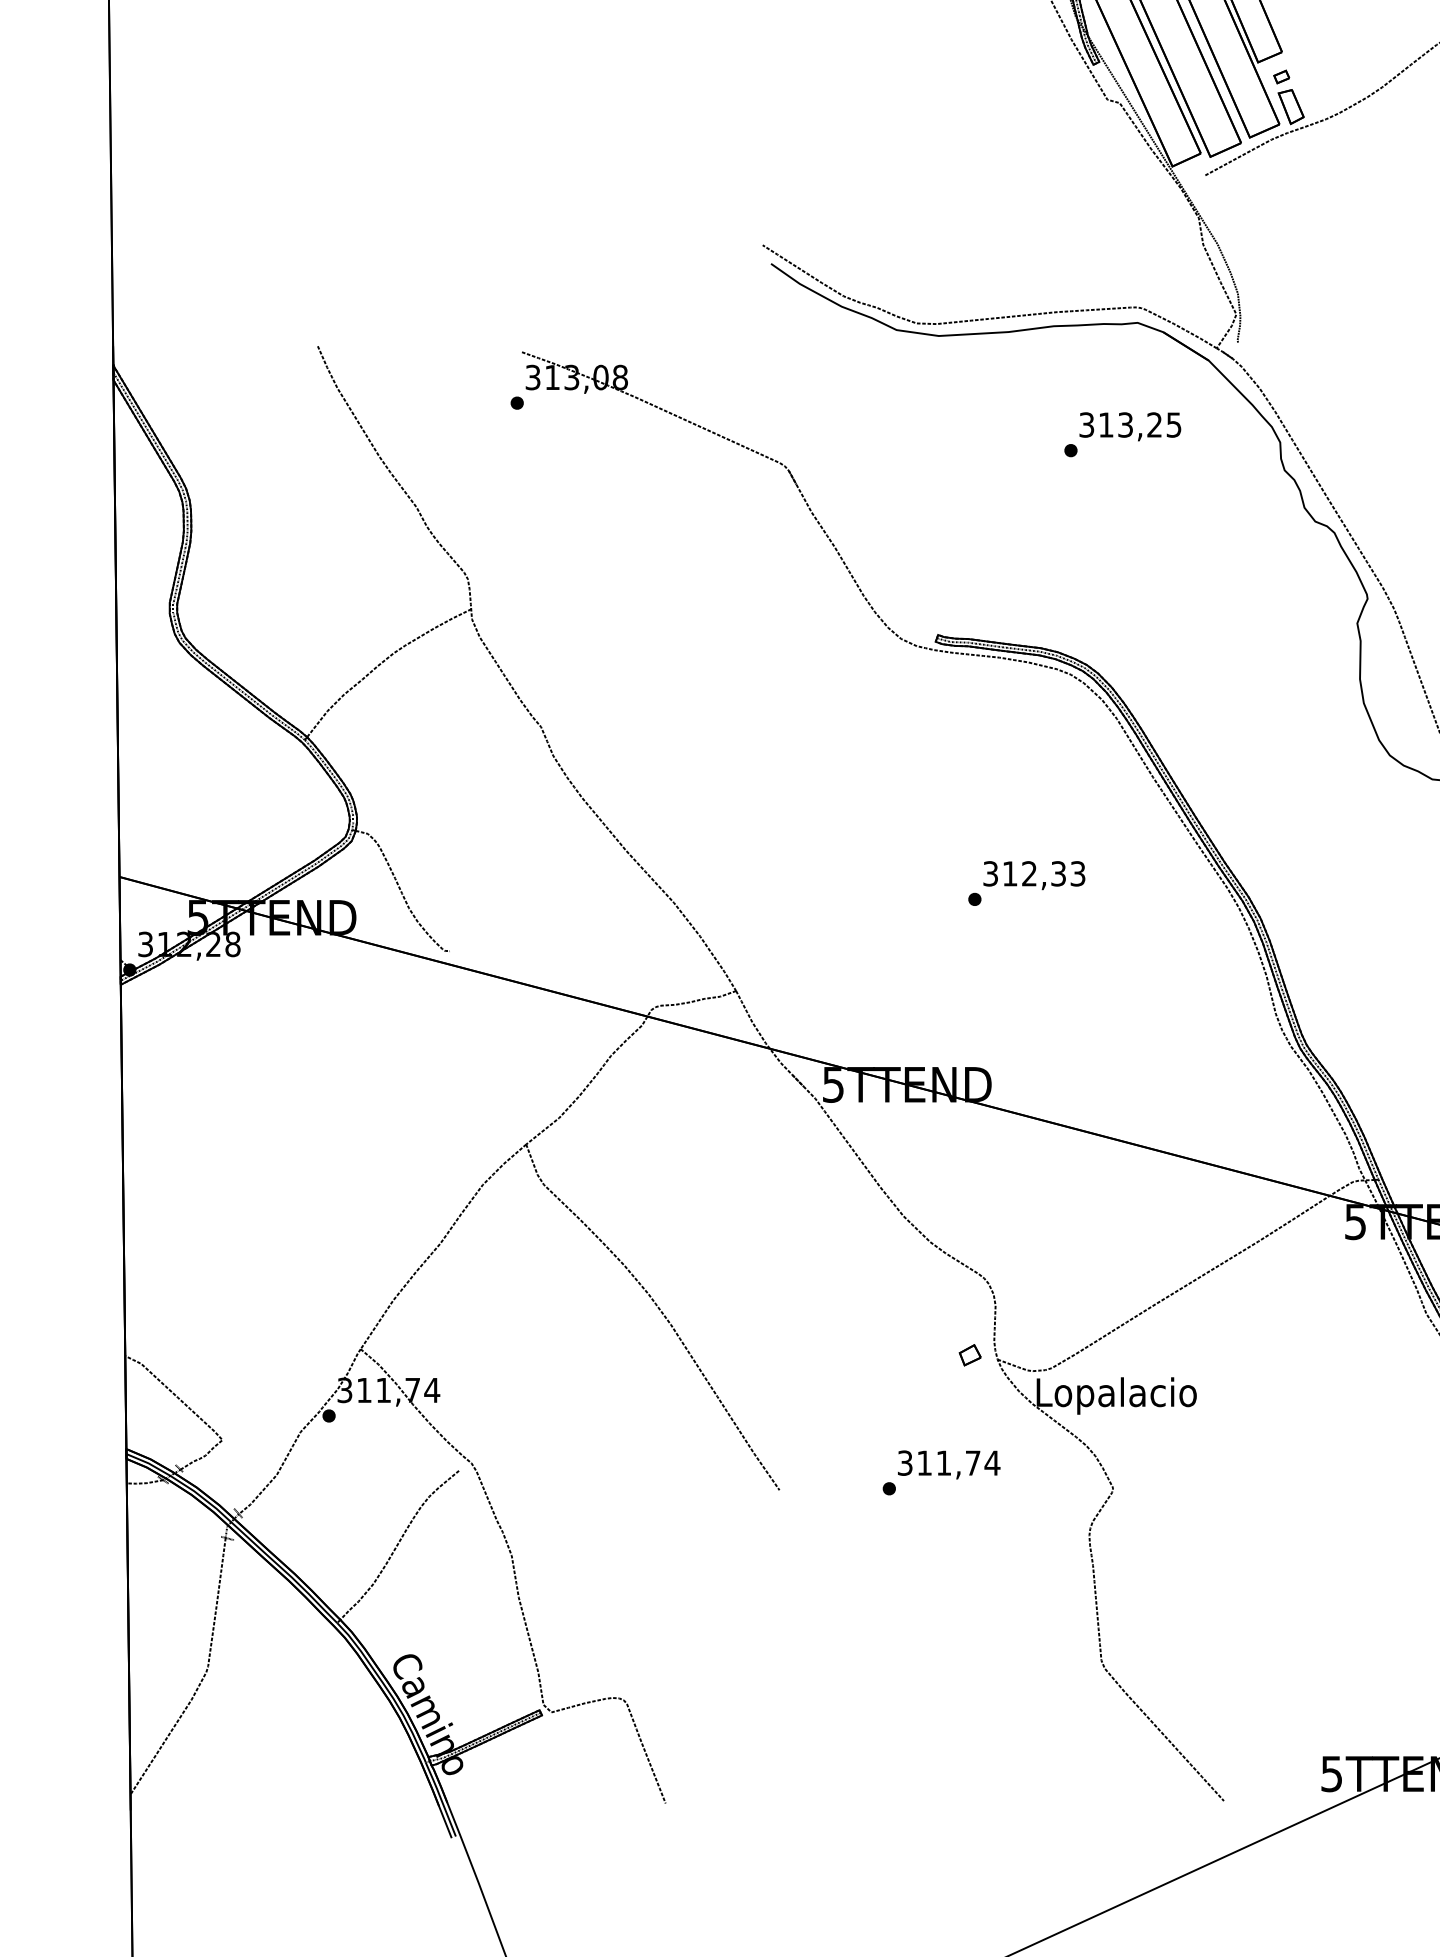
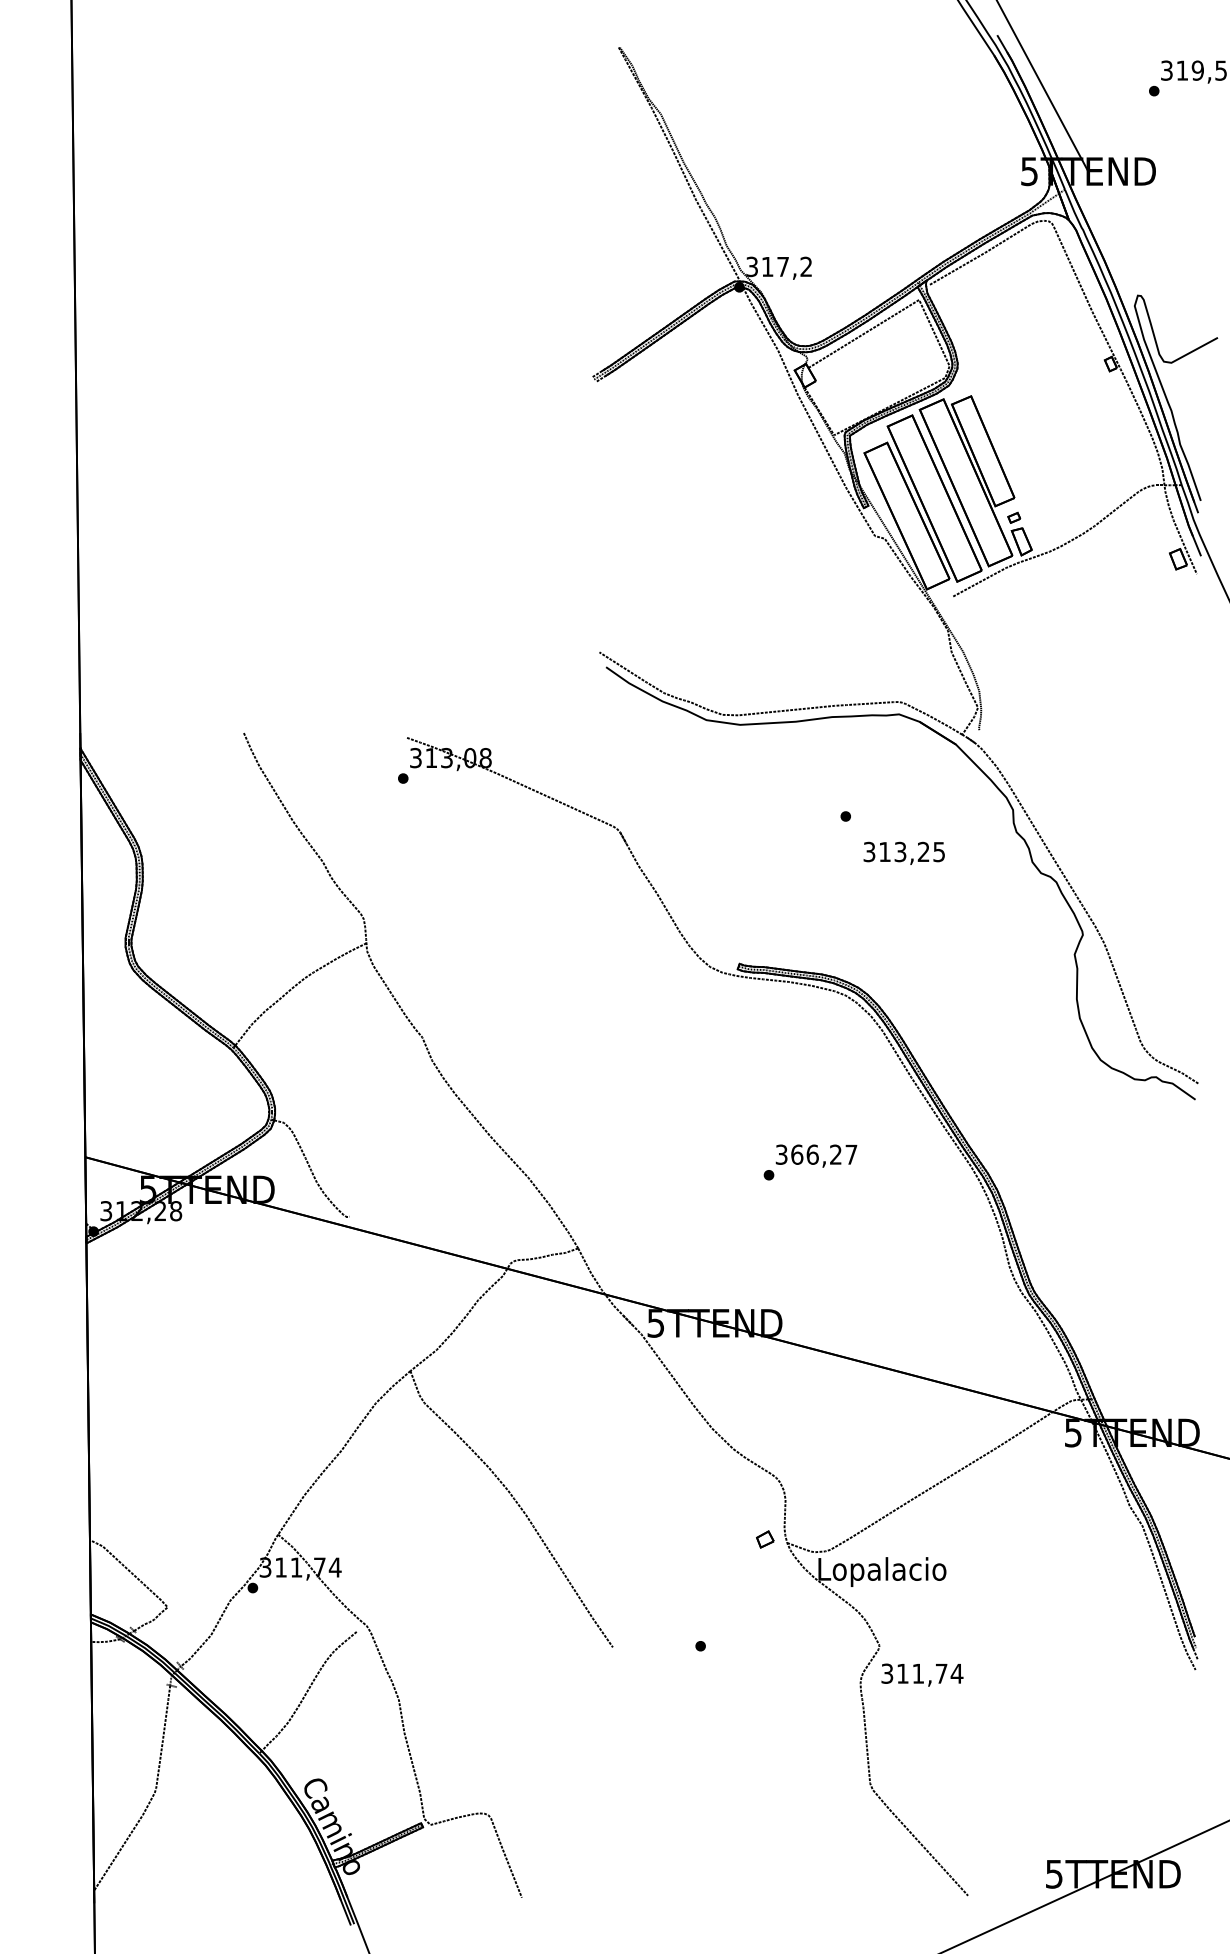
text: (1129, 425) -> (903, 852), moved
text: (1044, 873) -> (824, 1154), 312,33 -> 366,27
text: (949, 1464) -> (922, 1674), moved

